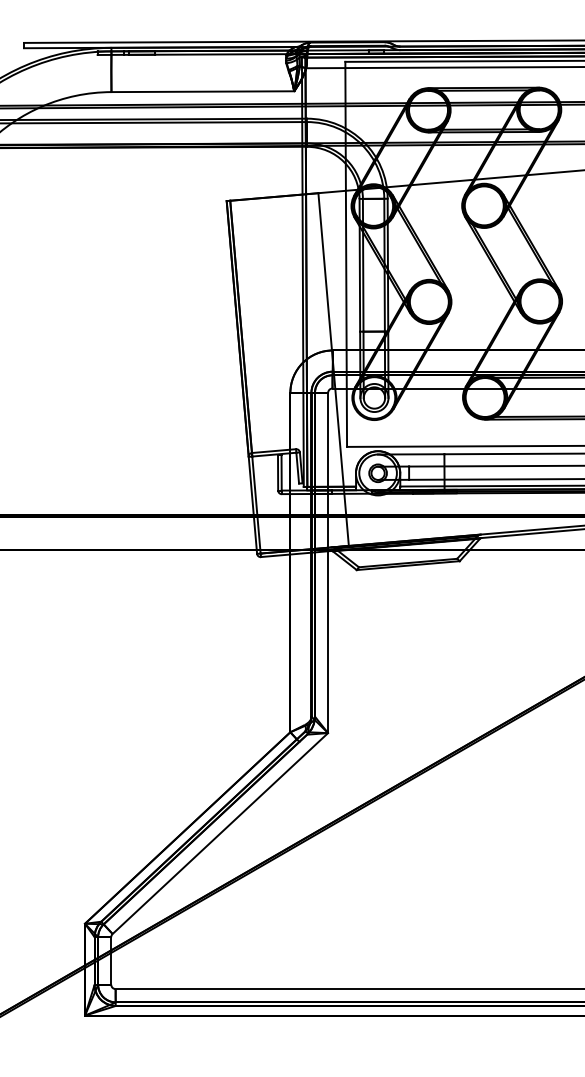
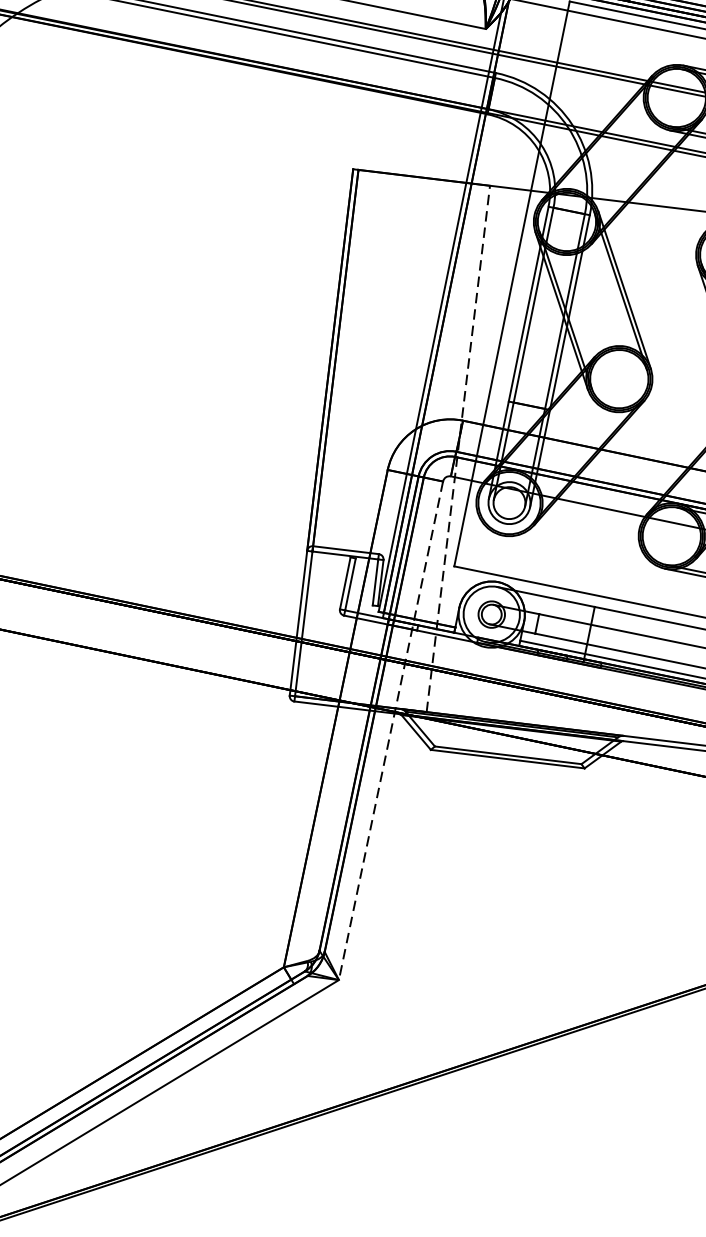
line: (333, 369) -> (458, 448), solid -> dashed
line: (328, 563) -> (391, 731), solid -> dashed

